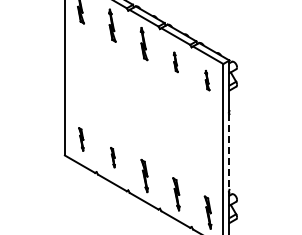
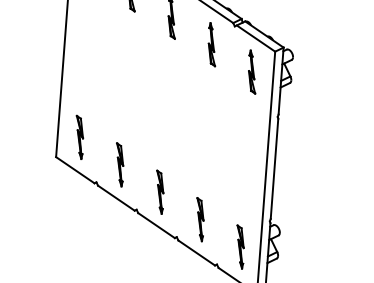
part: (175, 62) -> (211, 44), size x1.67
part: (207, 80) -> (252, 71), size x1.67
part: (81, 139) -> (79, 137), size x1.43
line: (229, 151) -> (274, 168), dashed -> solid
part: (112, 157) -> (118, 164), size x1.67

